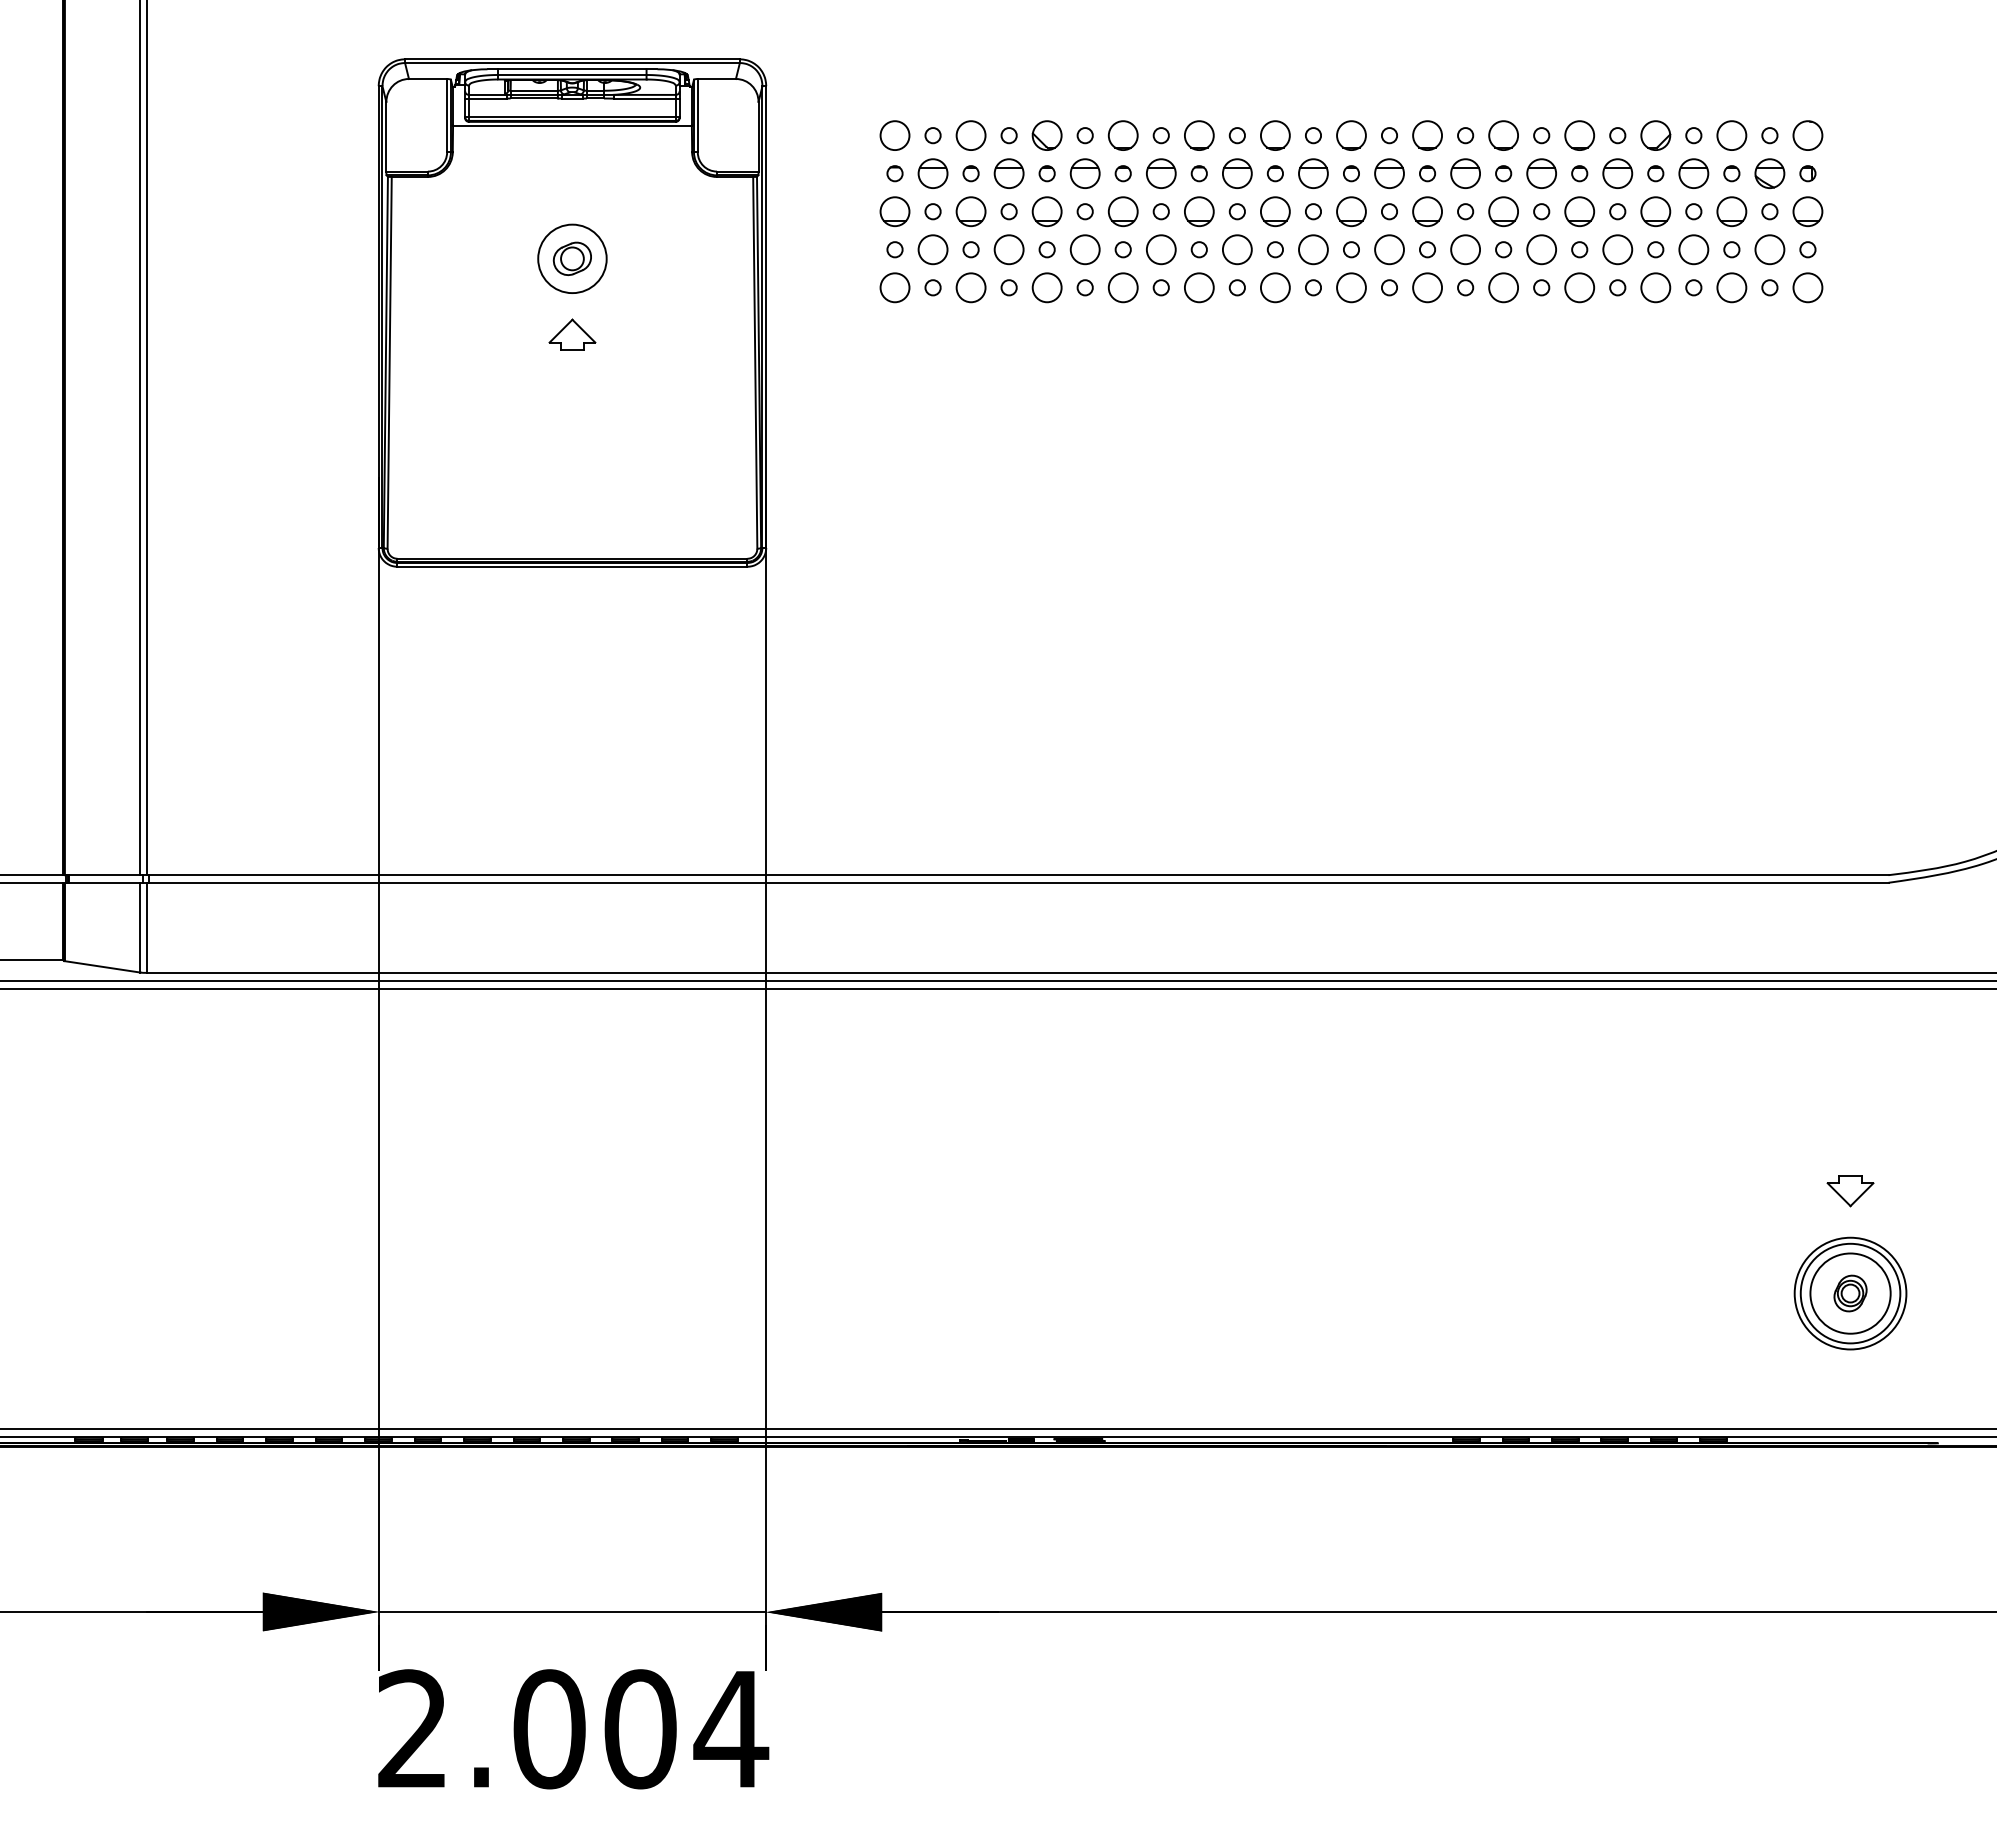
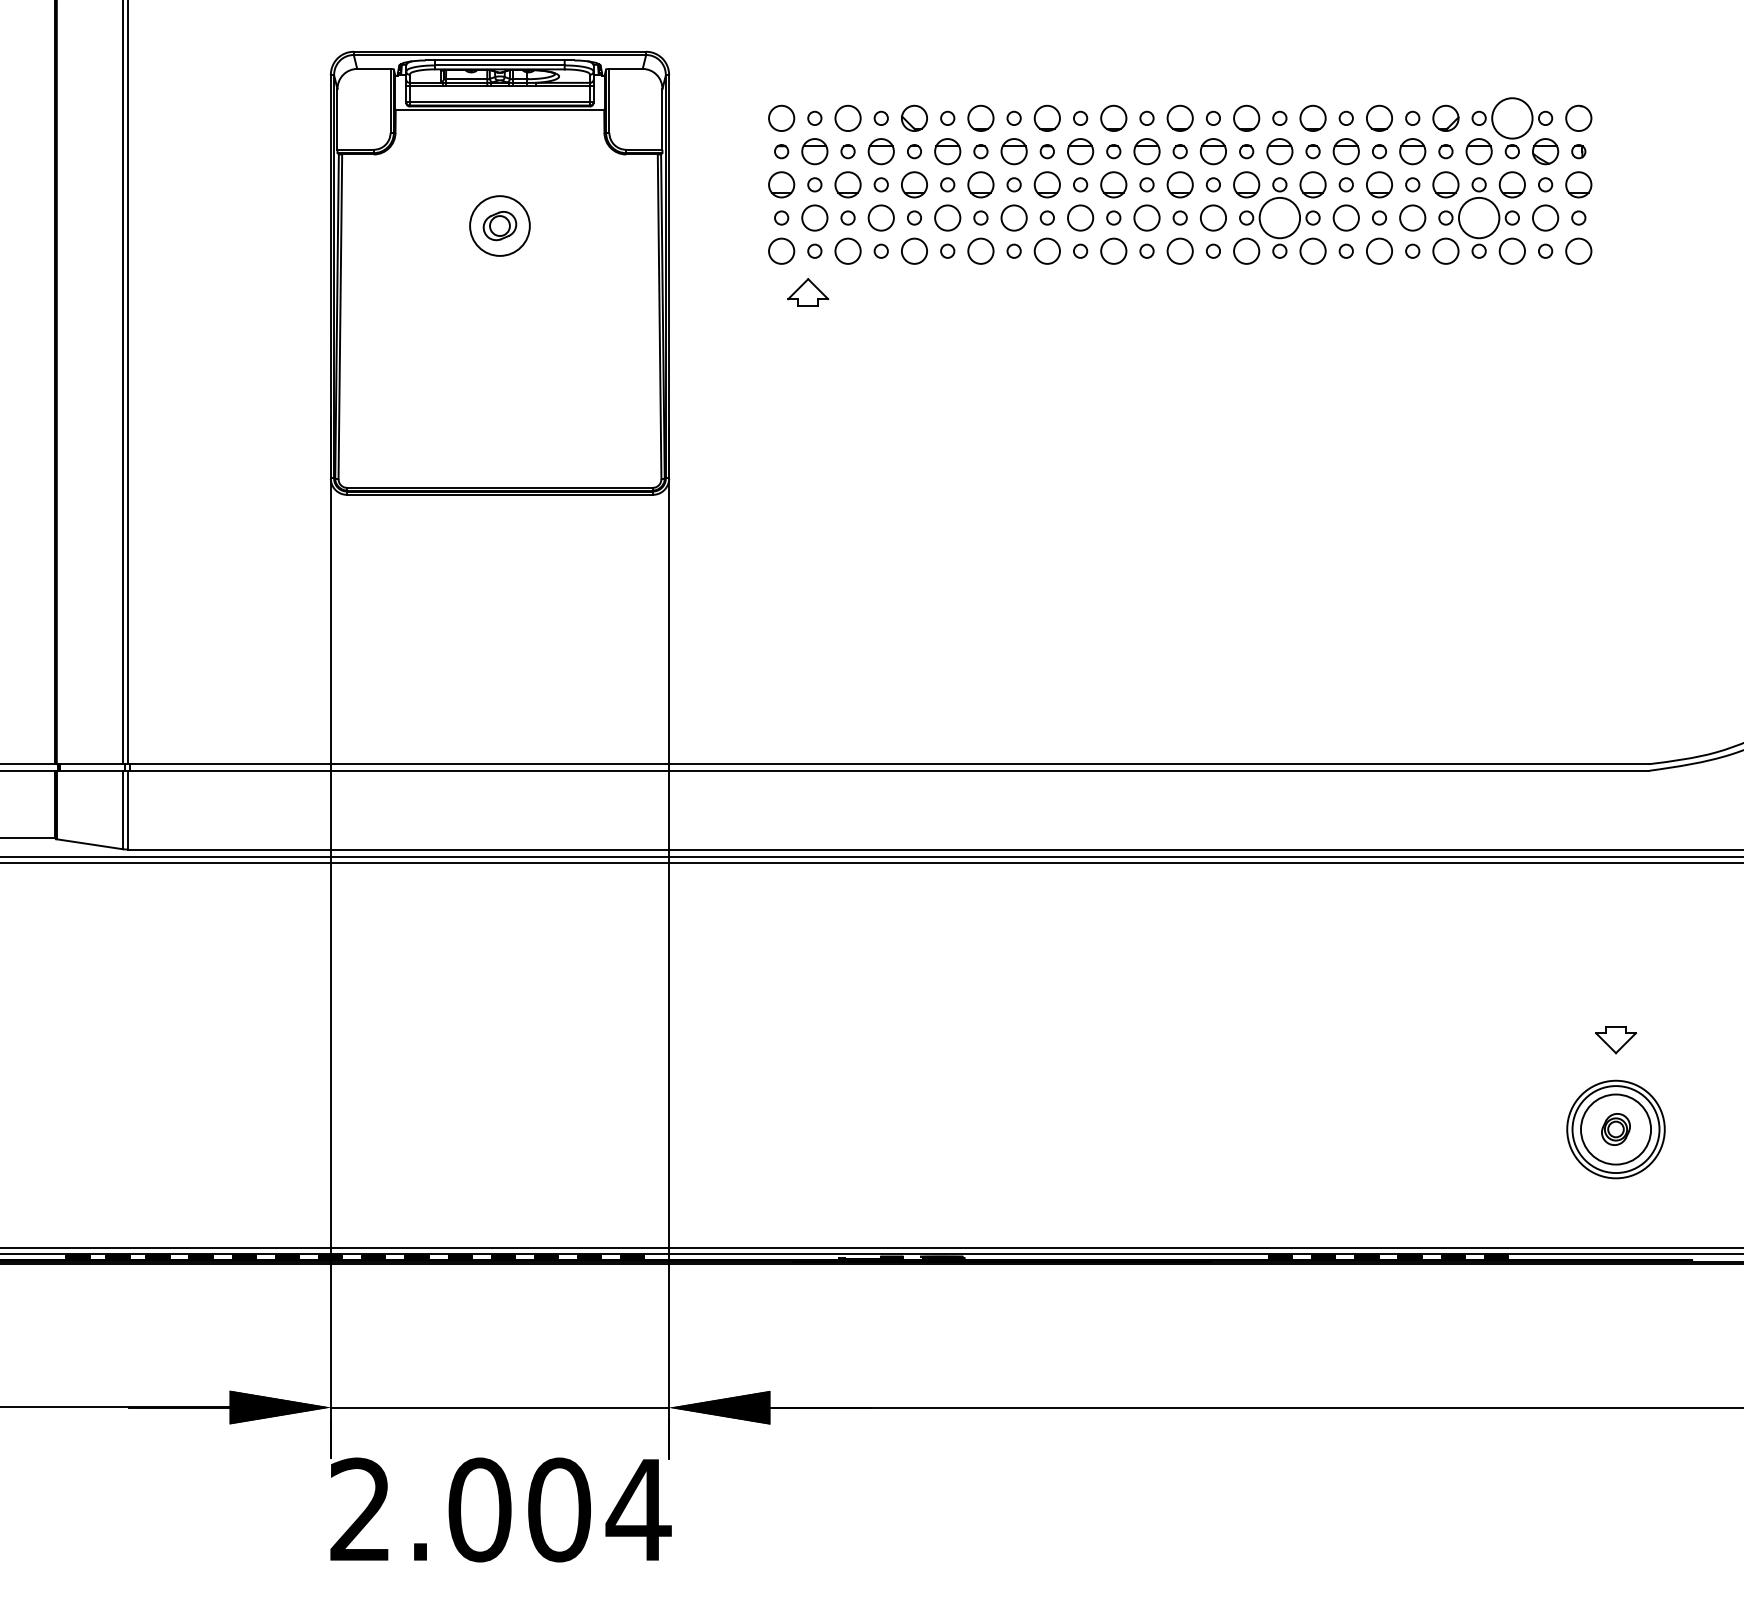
circle: (1731, 135) -> (1512, 118), size x1.6
circle: (1465, 249) -> (1279, 217), size x1.6
circle: (1693, 249) -> (1478, 217), size x1.6
part: (572, 334) -> (808, 292), moved

